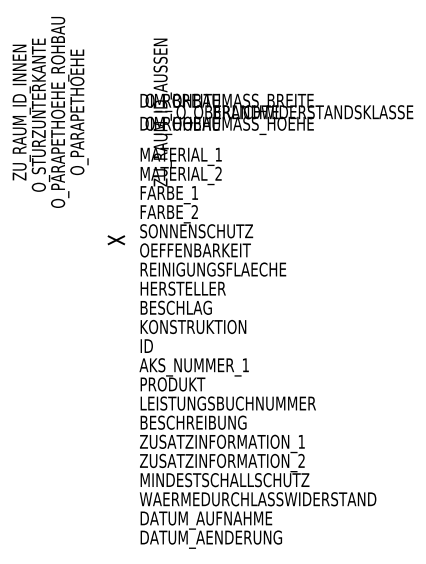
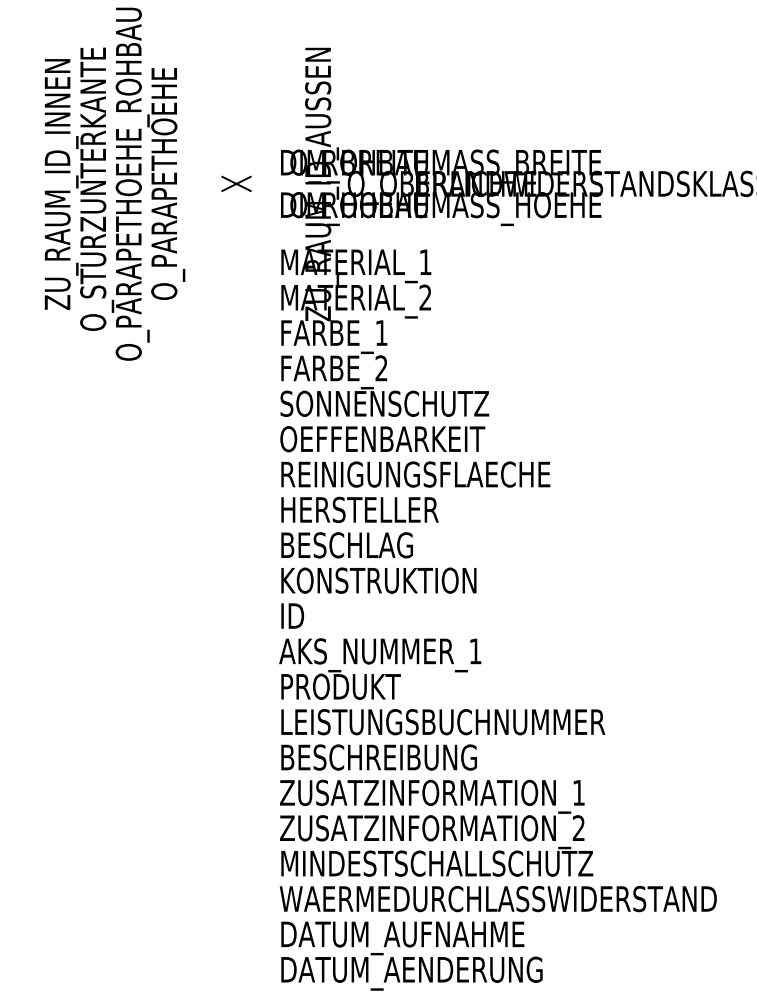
part: (116, 240) -> (236, 184), moved

